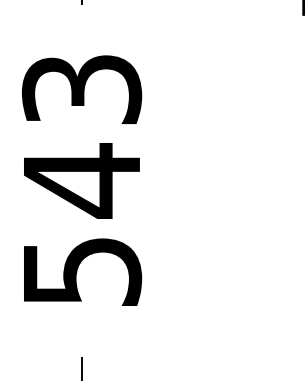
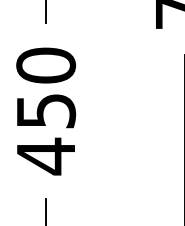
text: (82, 181) -> (46, 111), 543 -> 450

